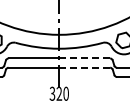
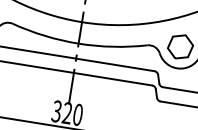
line: (84, 58) -> (114, 64), dashed -> solid
line: (84, 67) -> (112, 78), dashed -> solid

